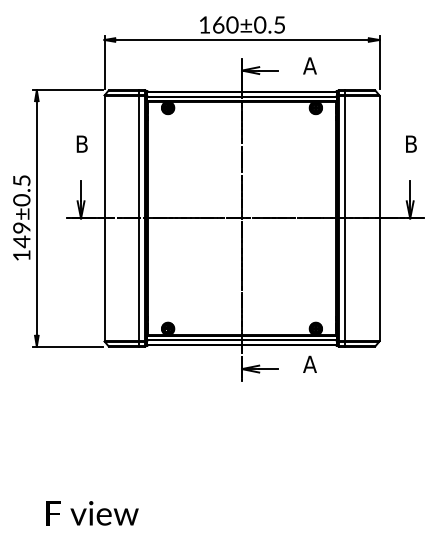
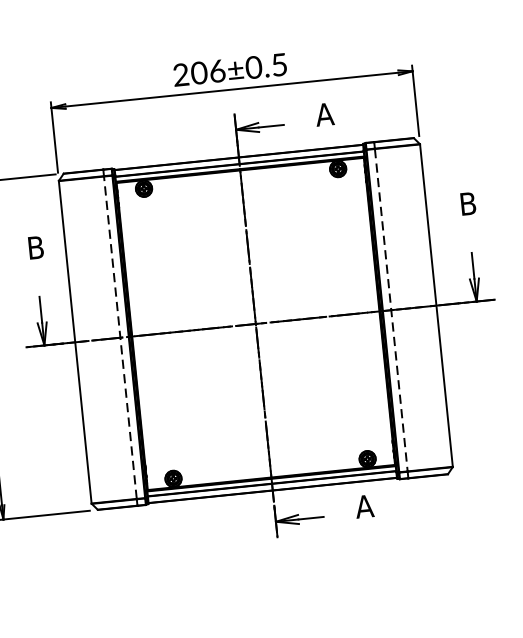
text: (218, 24) -> (199, 72), 160±0.5 -> 206±0.5
line: (138, 218) -> (119, 337), solid -> dashed
line: (345, 218) -> (391, 310), solid -> dashed

